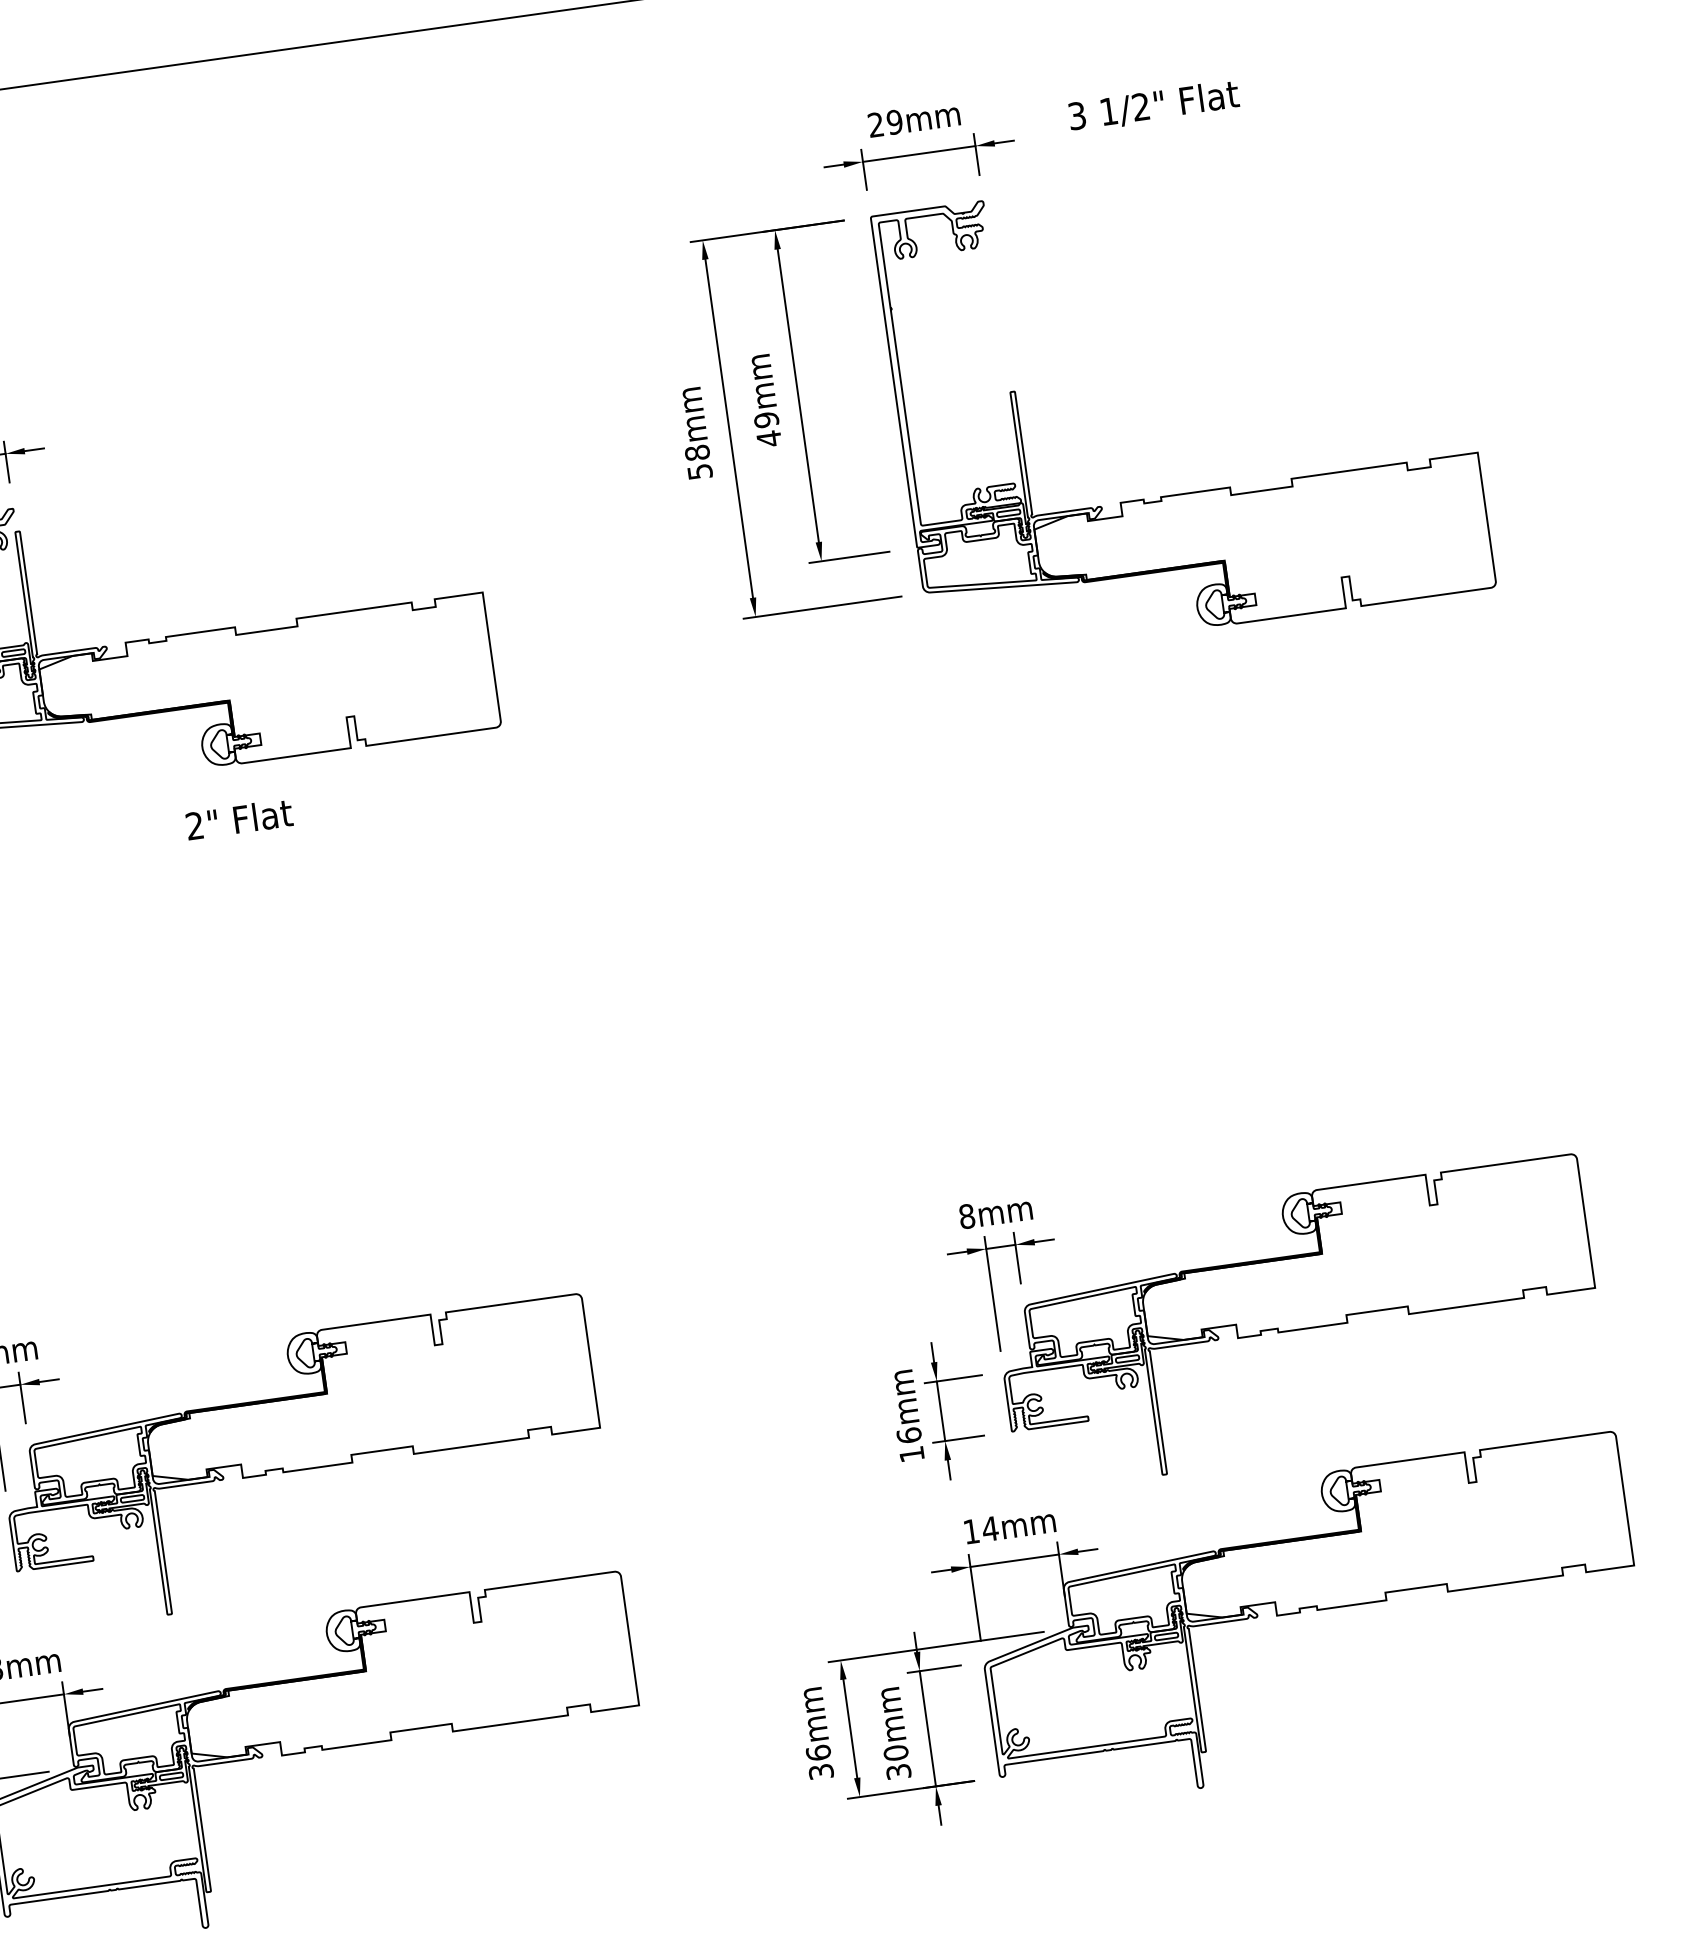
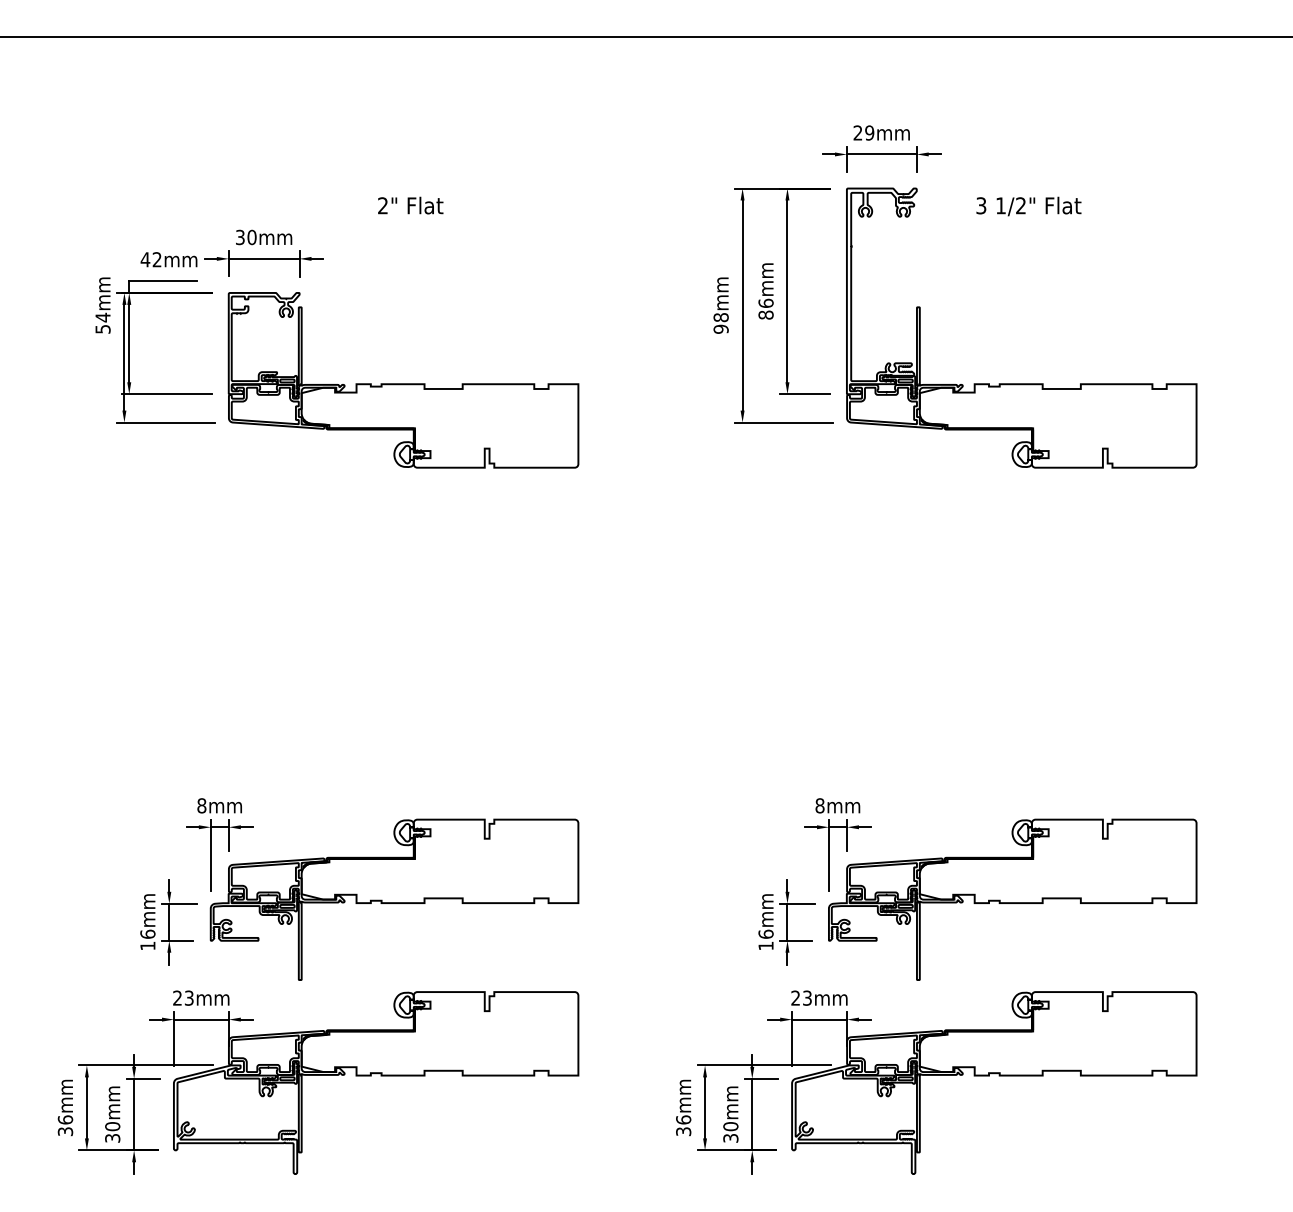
text: (1153, 106) -> (1028, 206), moved
text: (767, 429) -> (765, 309), 49mm -> 86mm
text: (698, 470) -> (720, 328), 58mm -> 98mm
text: (239, 819) -> (410, 205), moved
text: (980, 1529) -> (801, 997), 14mm -> 23mm

